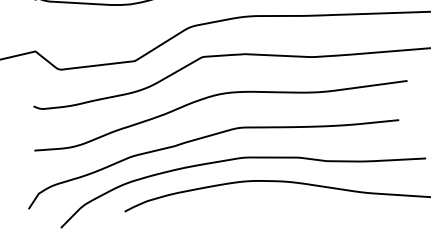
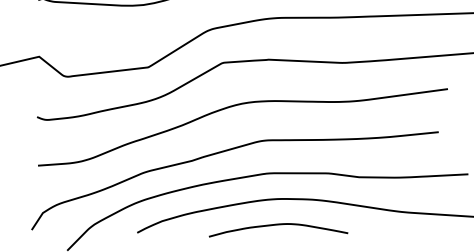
curve: (253, 205) -> (278, 225), added

